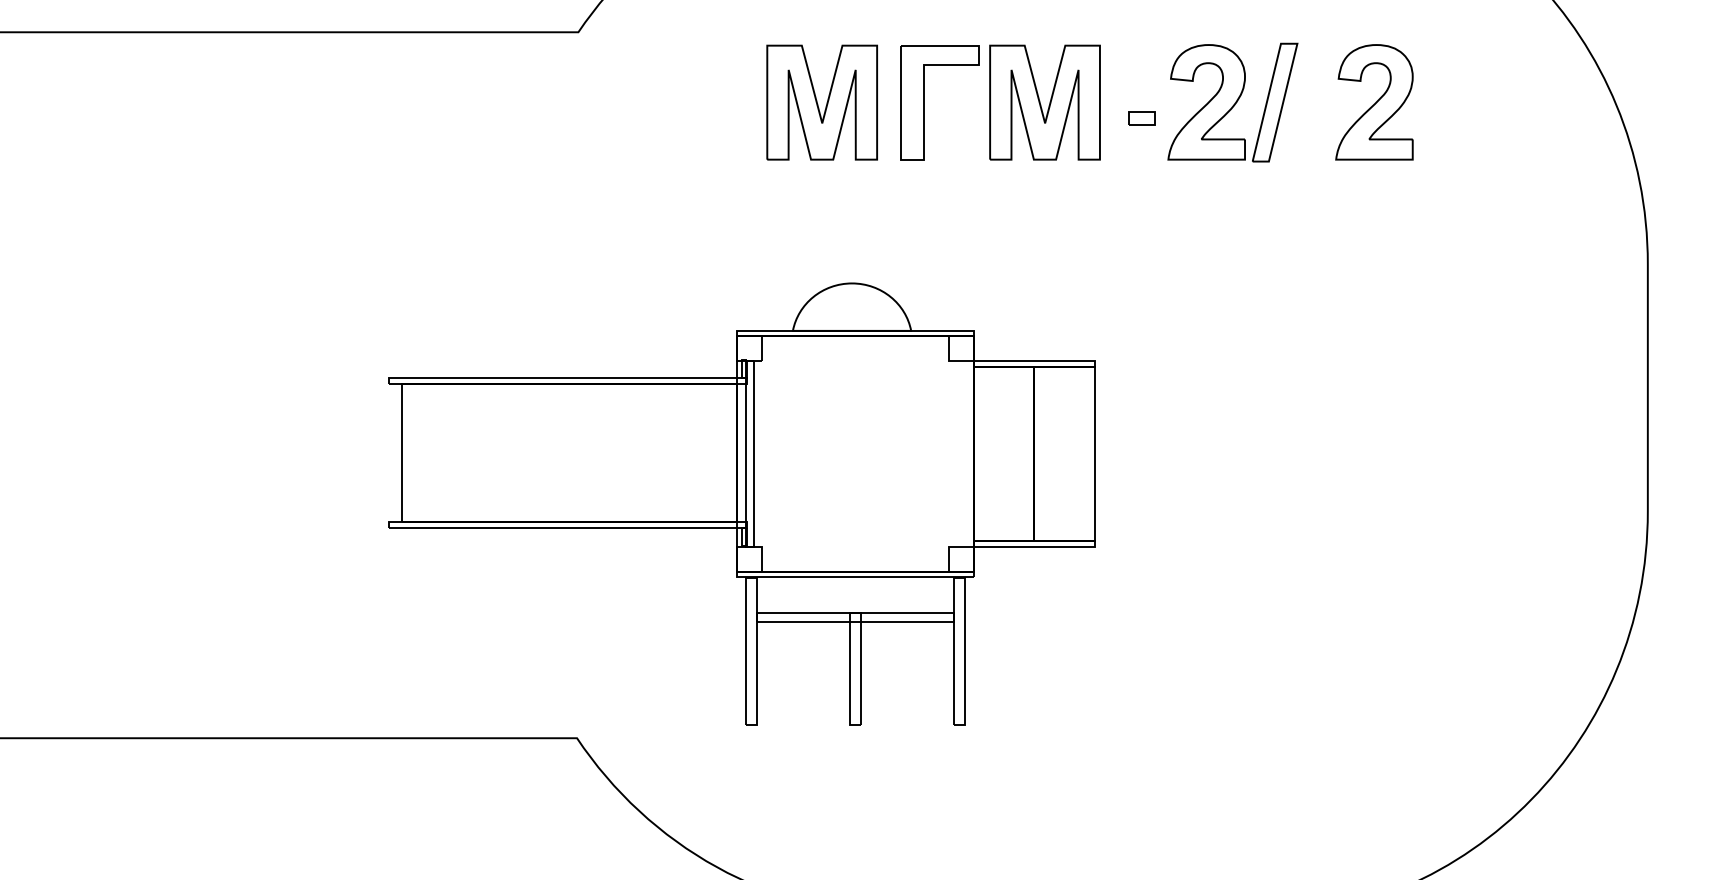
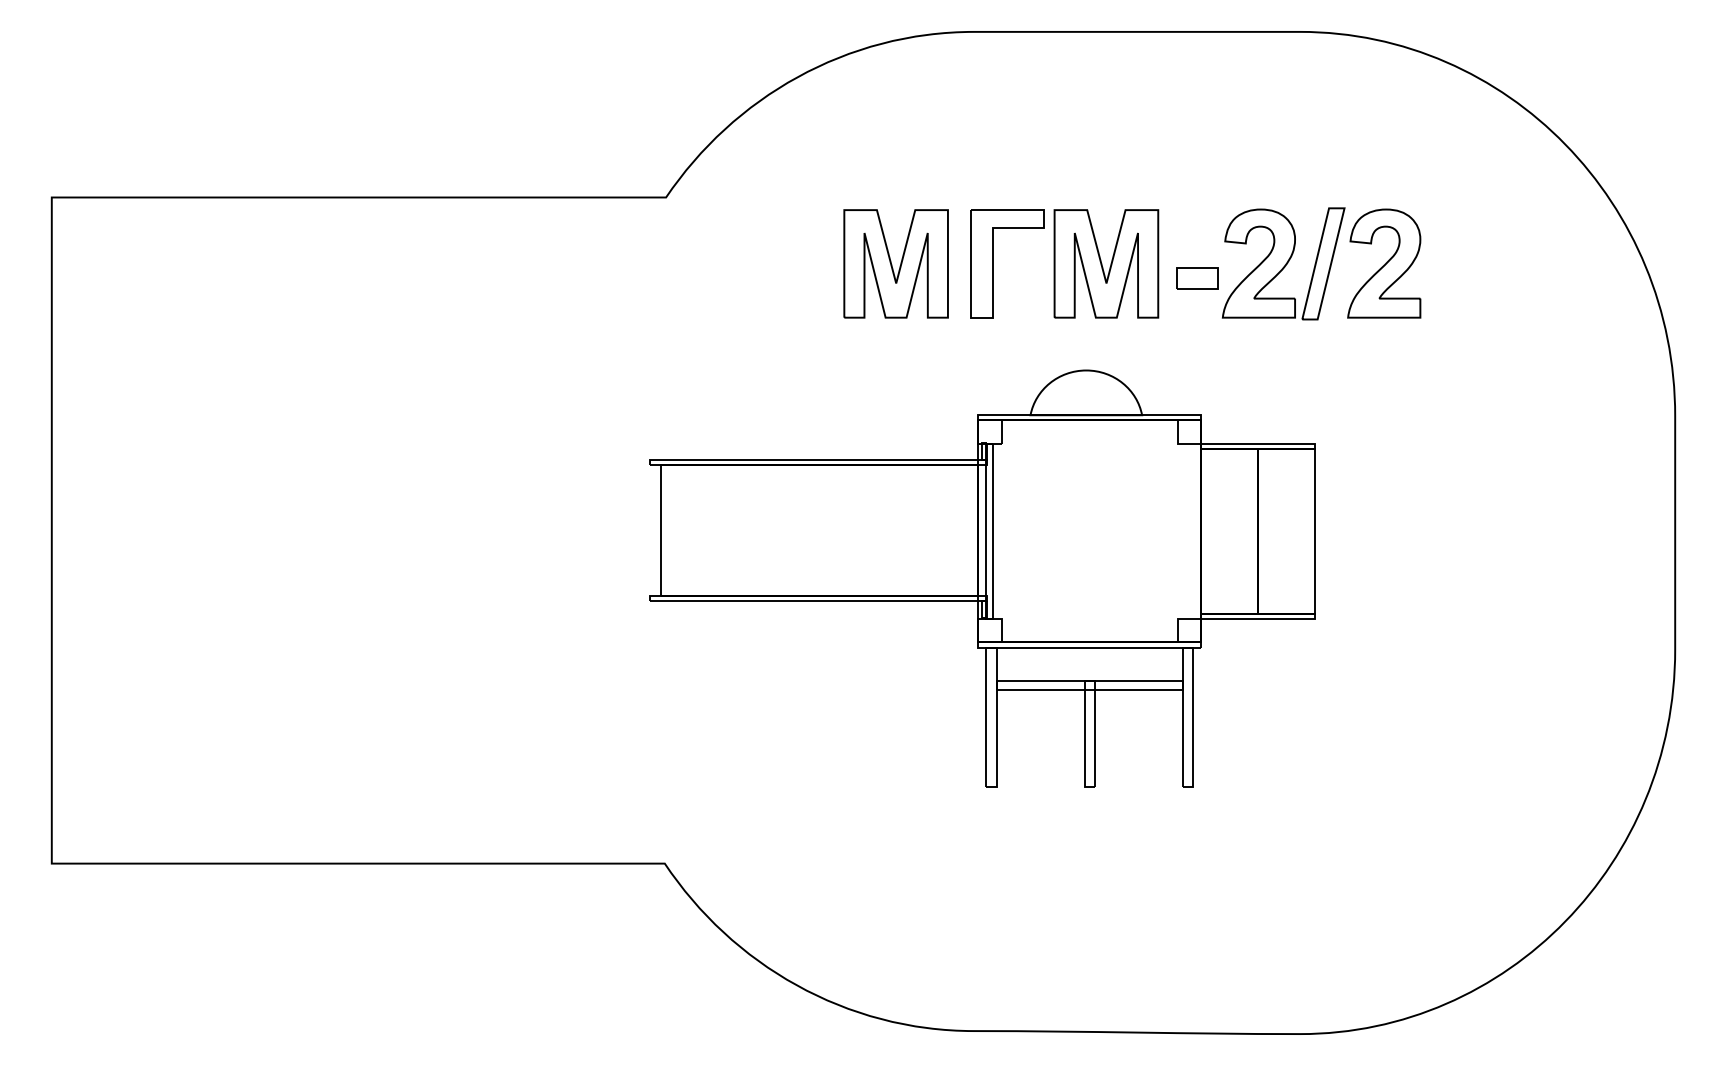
part: (1374, 102) -> (1384, 263), moved
part: (1141, 118) -> (1197, 278), size x1.67
part: (742, 503) -> (982, 578), moved

